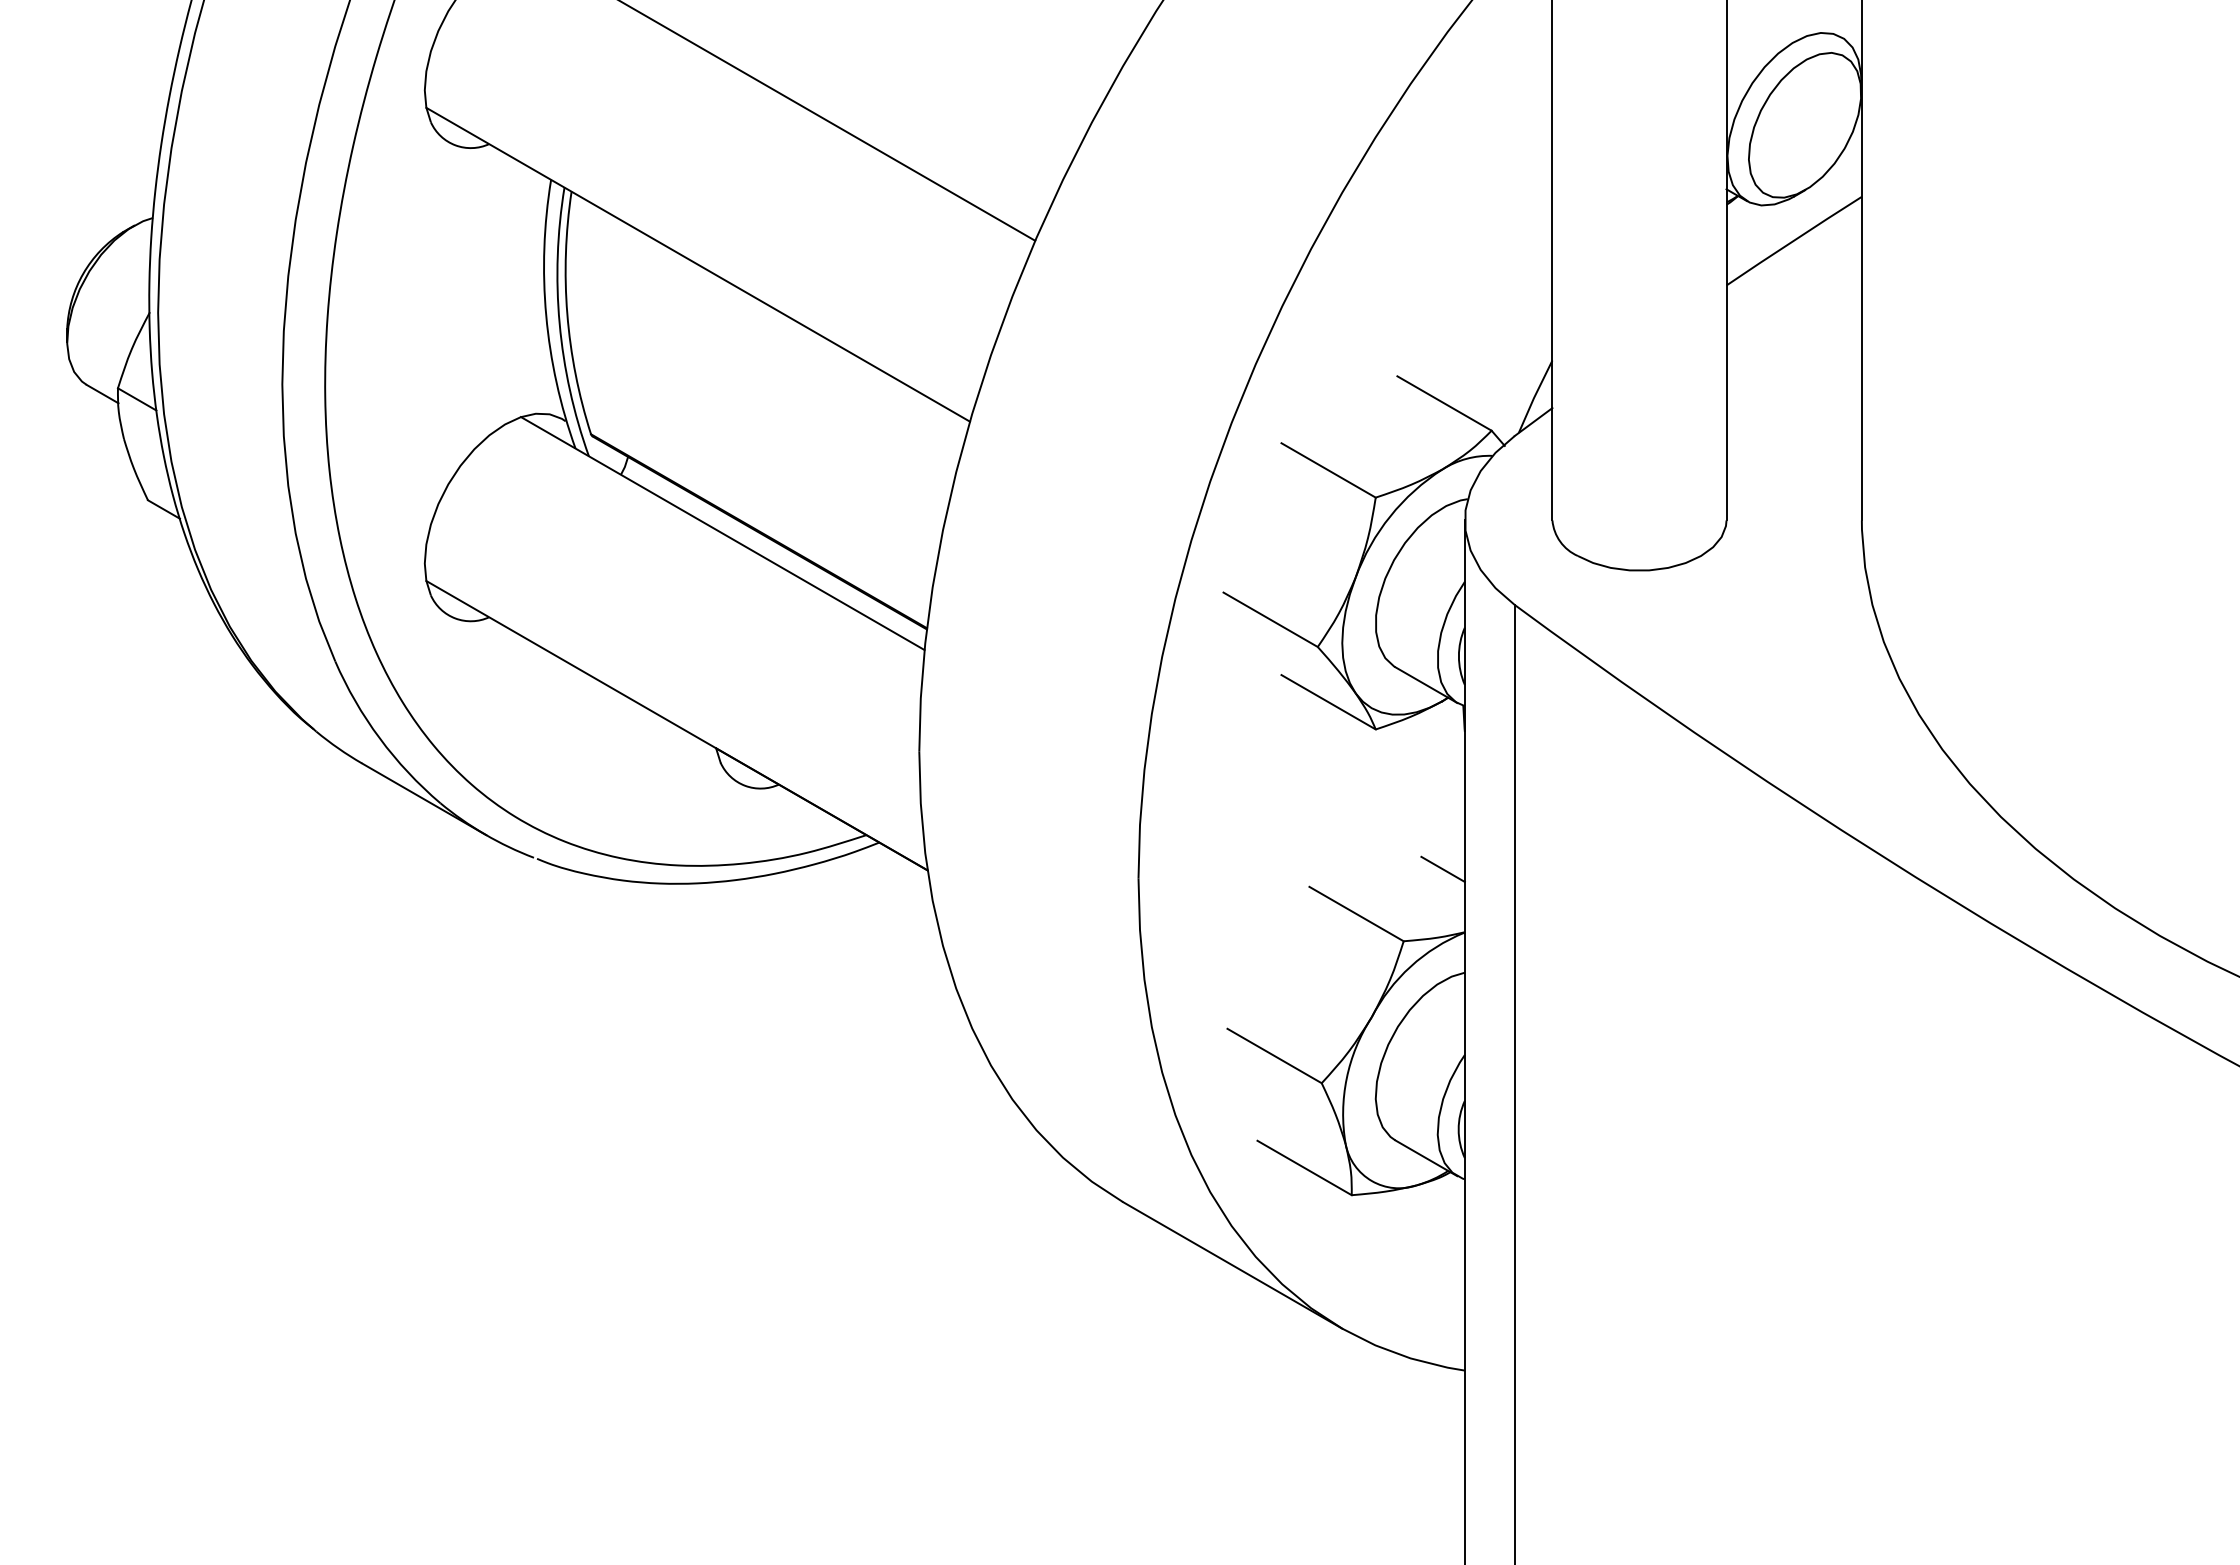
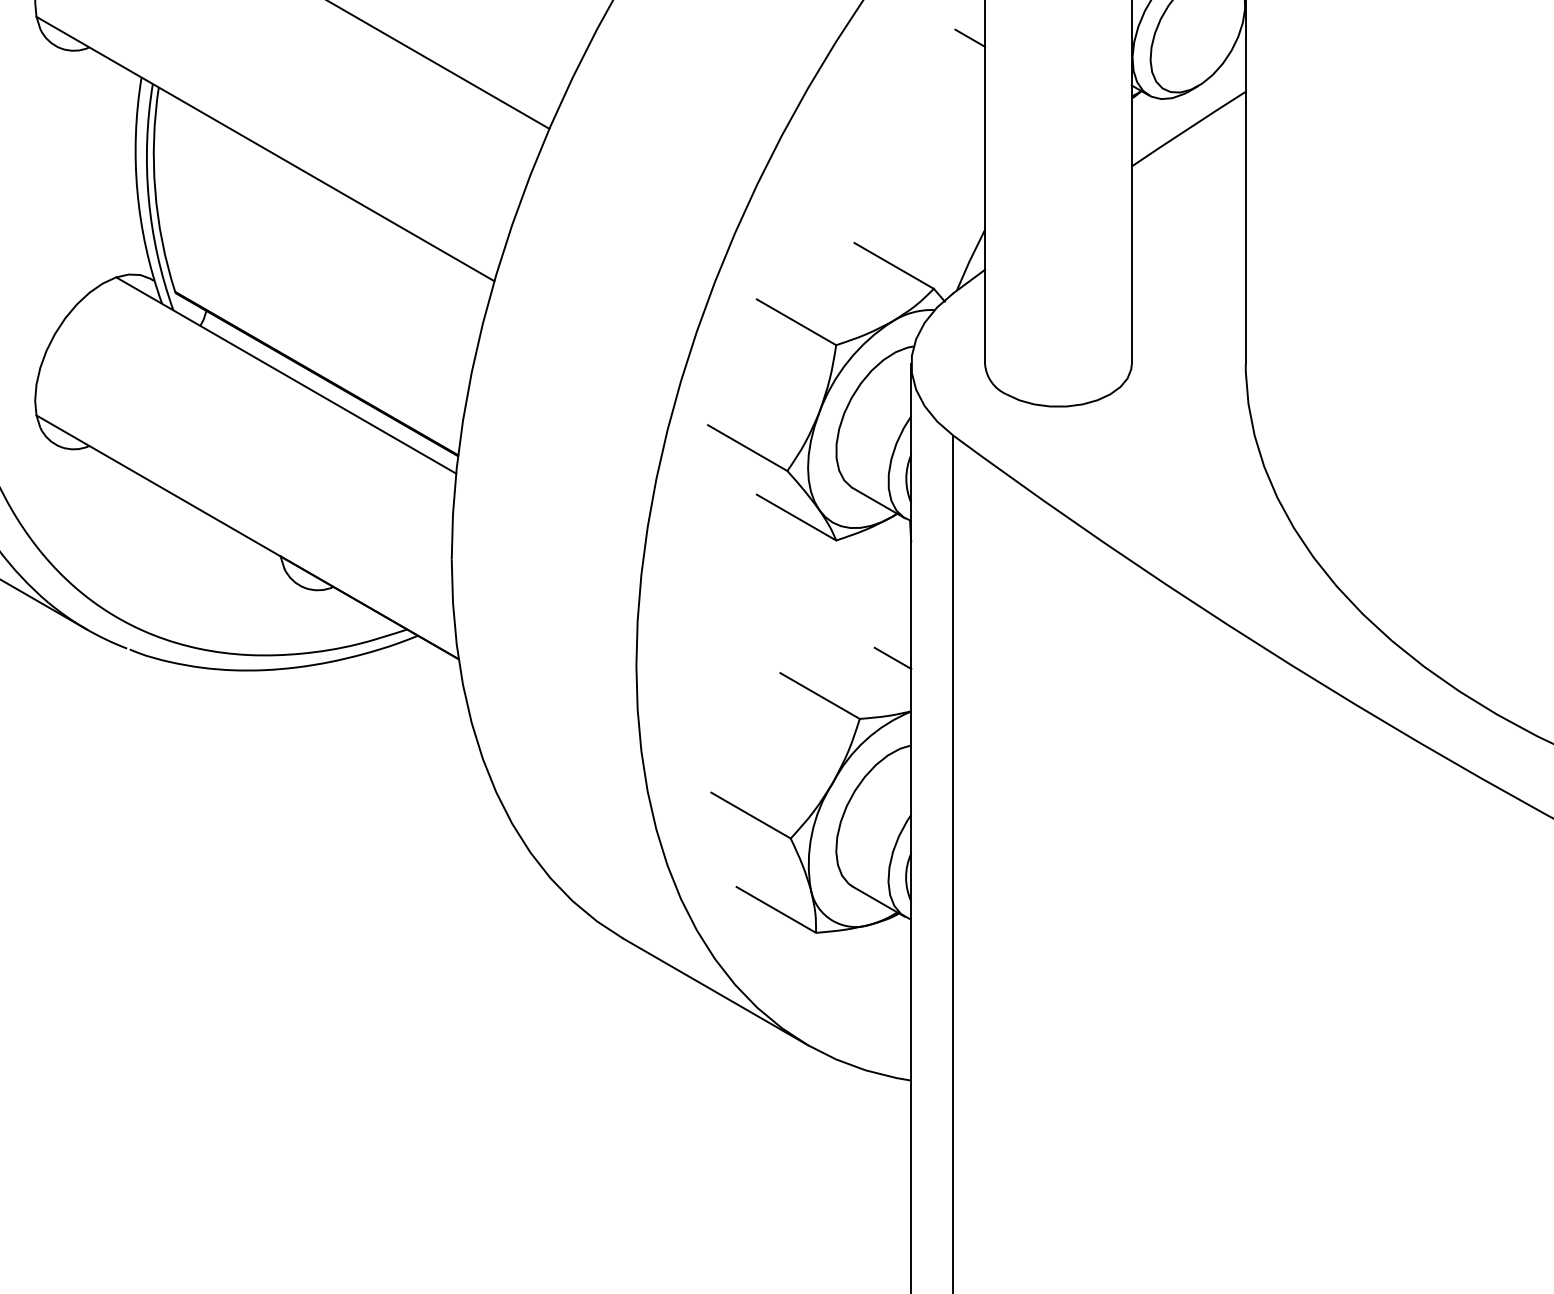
line: (1534, 133) -> (969, 38), added

